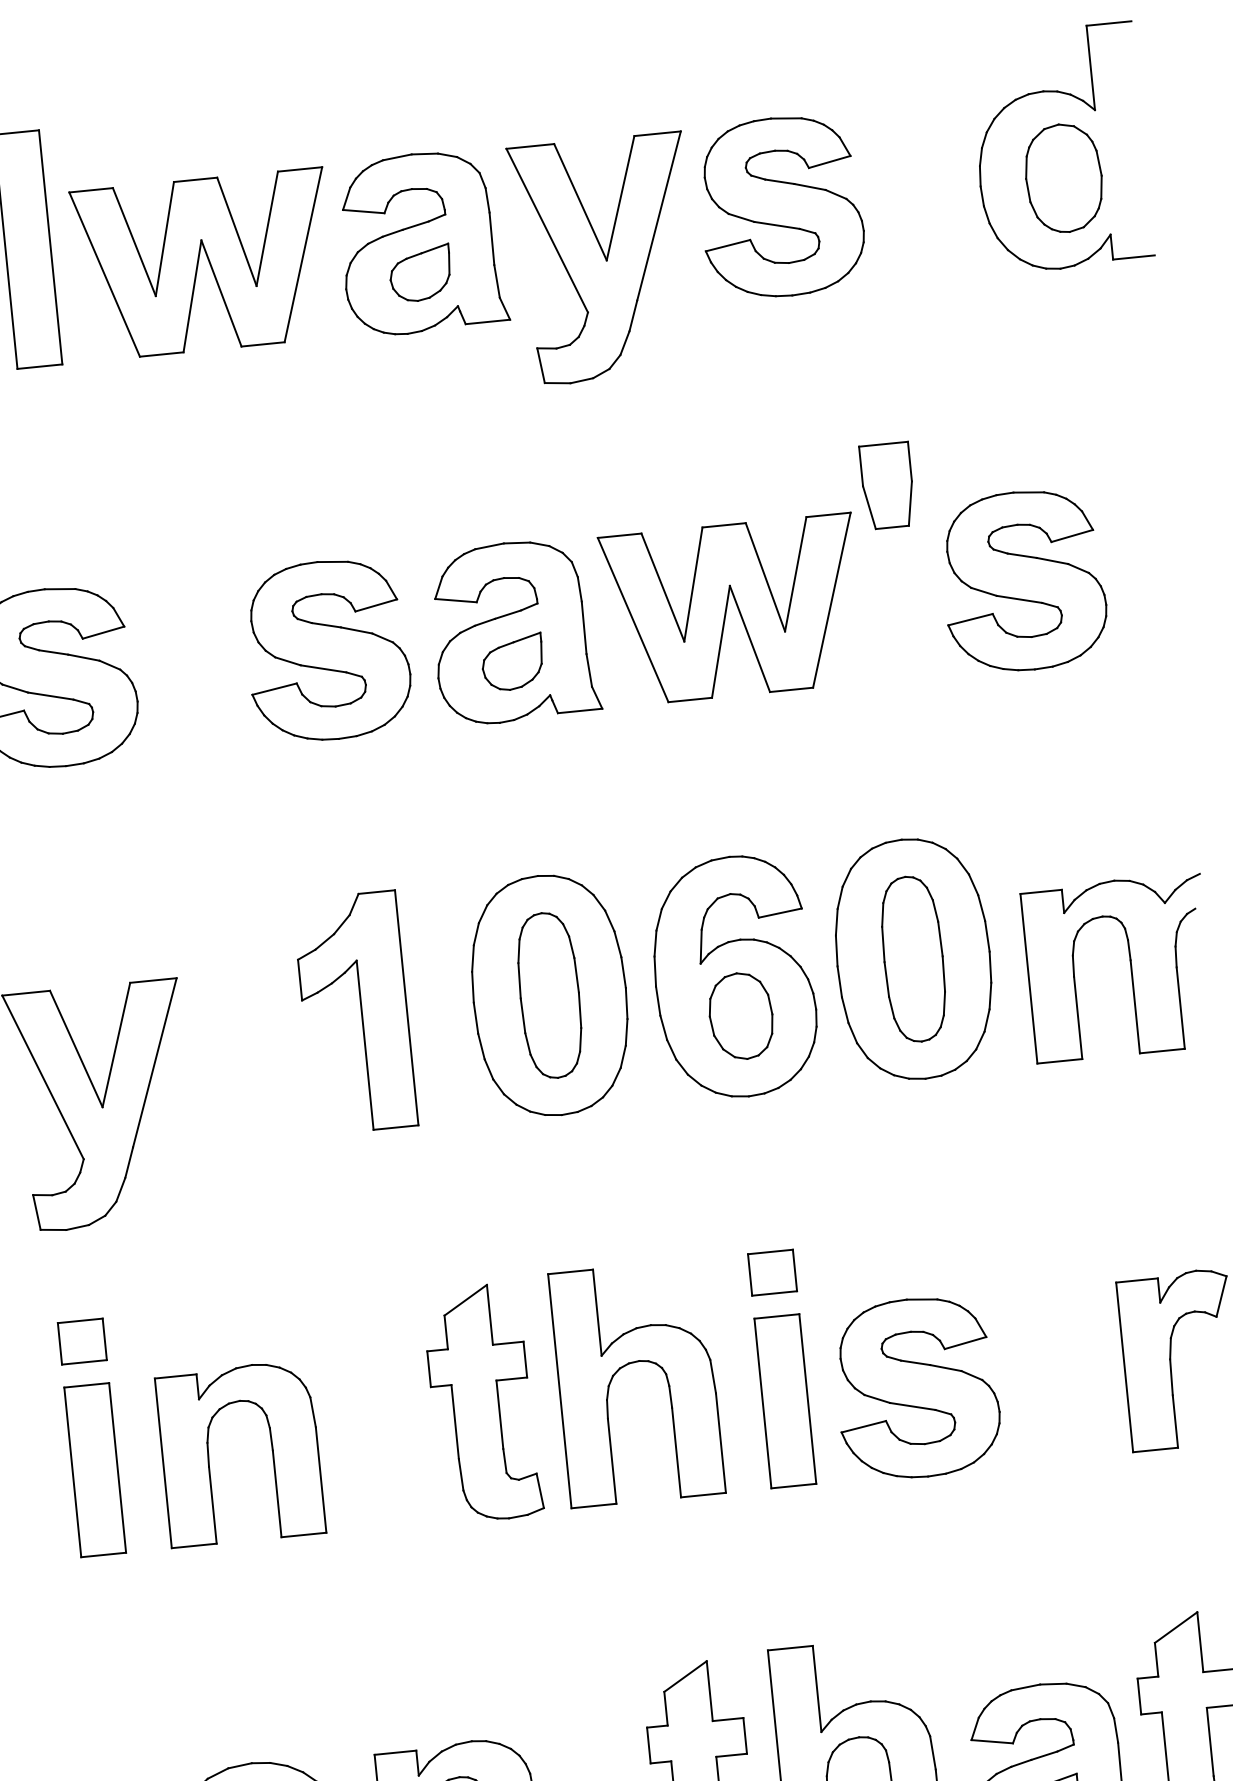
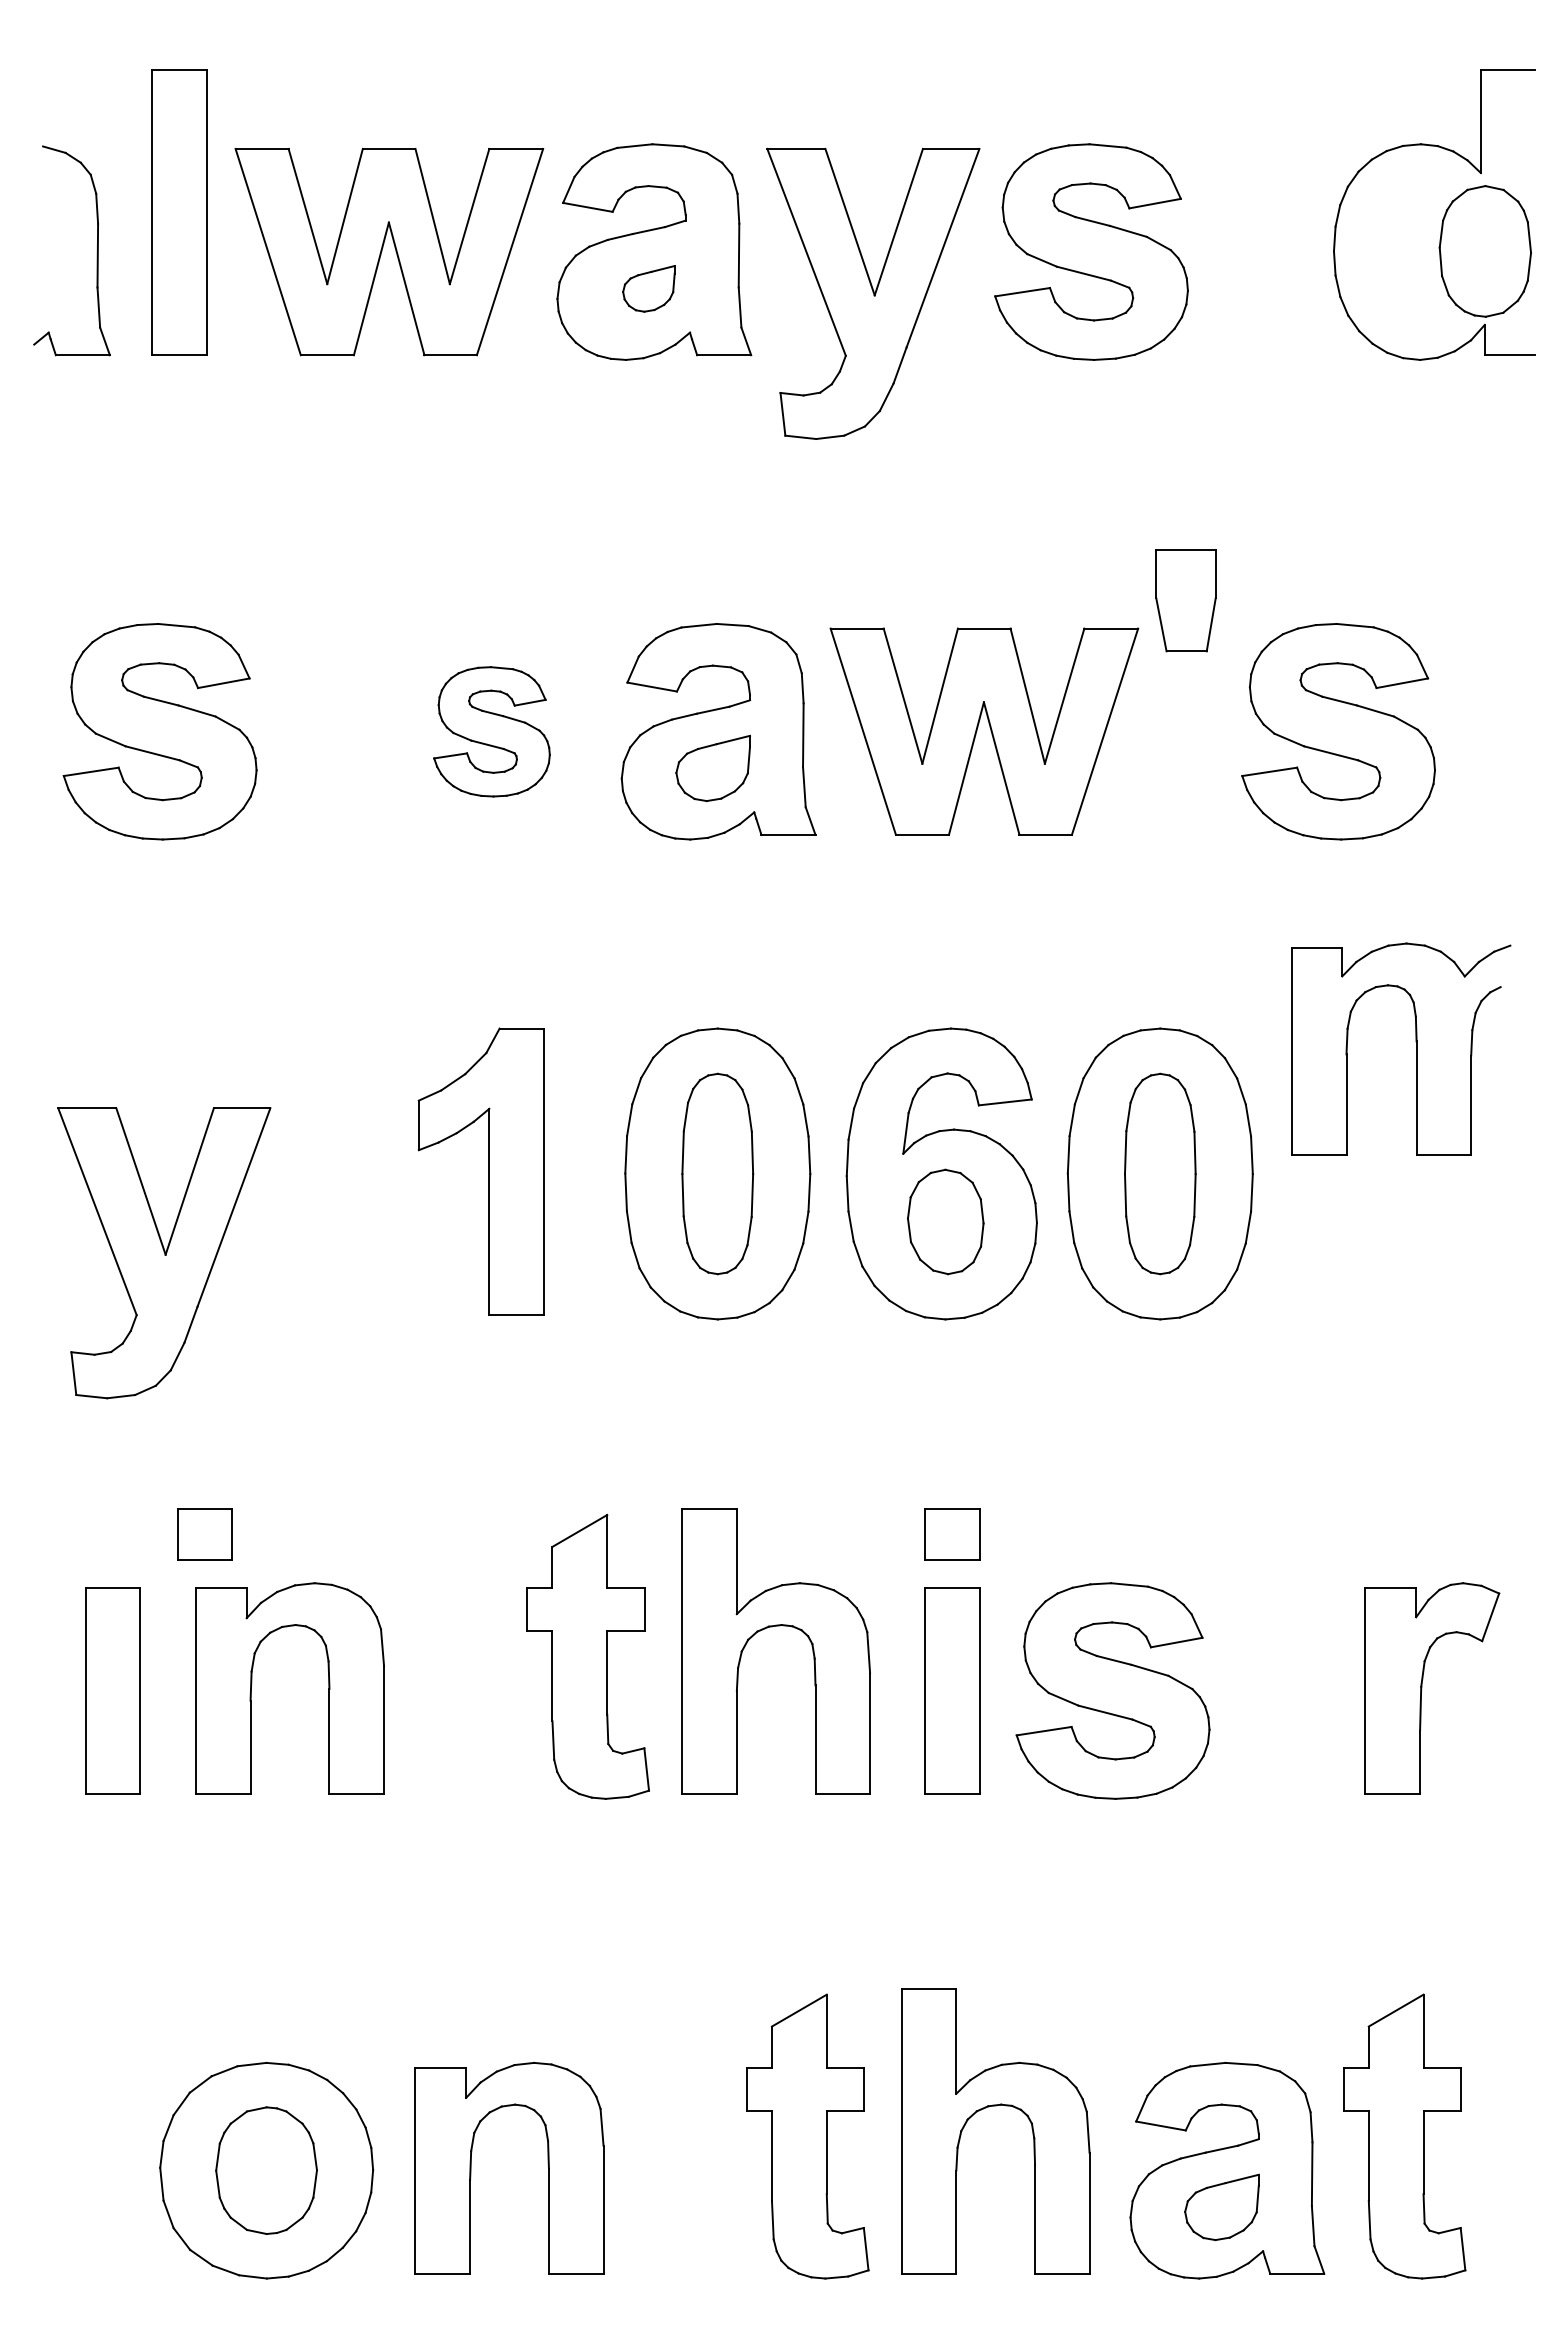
part: (1063, 178) -> (1484, 251), moved
part: (420, 273) -> (648, 288), size x0.7
part: (327, 650) -> (491, 731), size x0.6
part: (1131, 966) -> (1416, 1048), moved
part: (81, 1341) -> (204, 1534), moved

